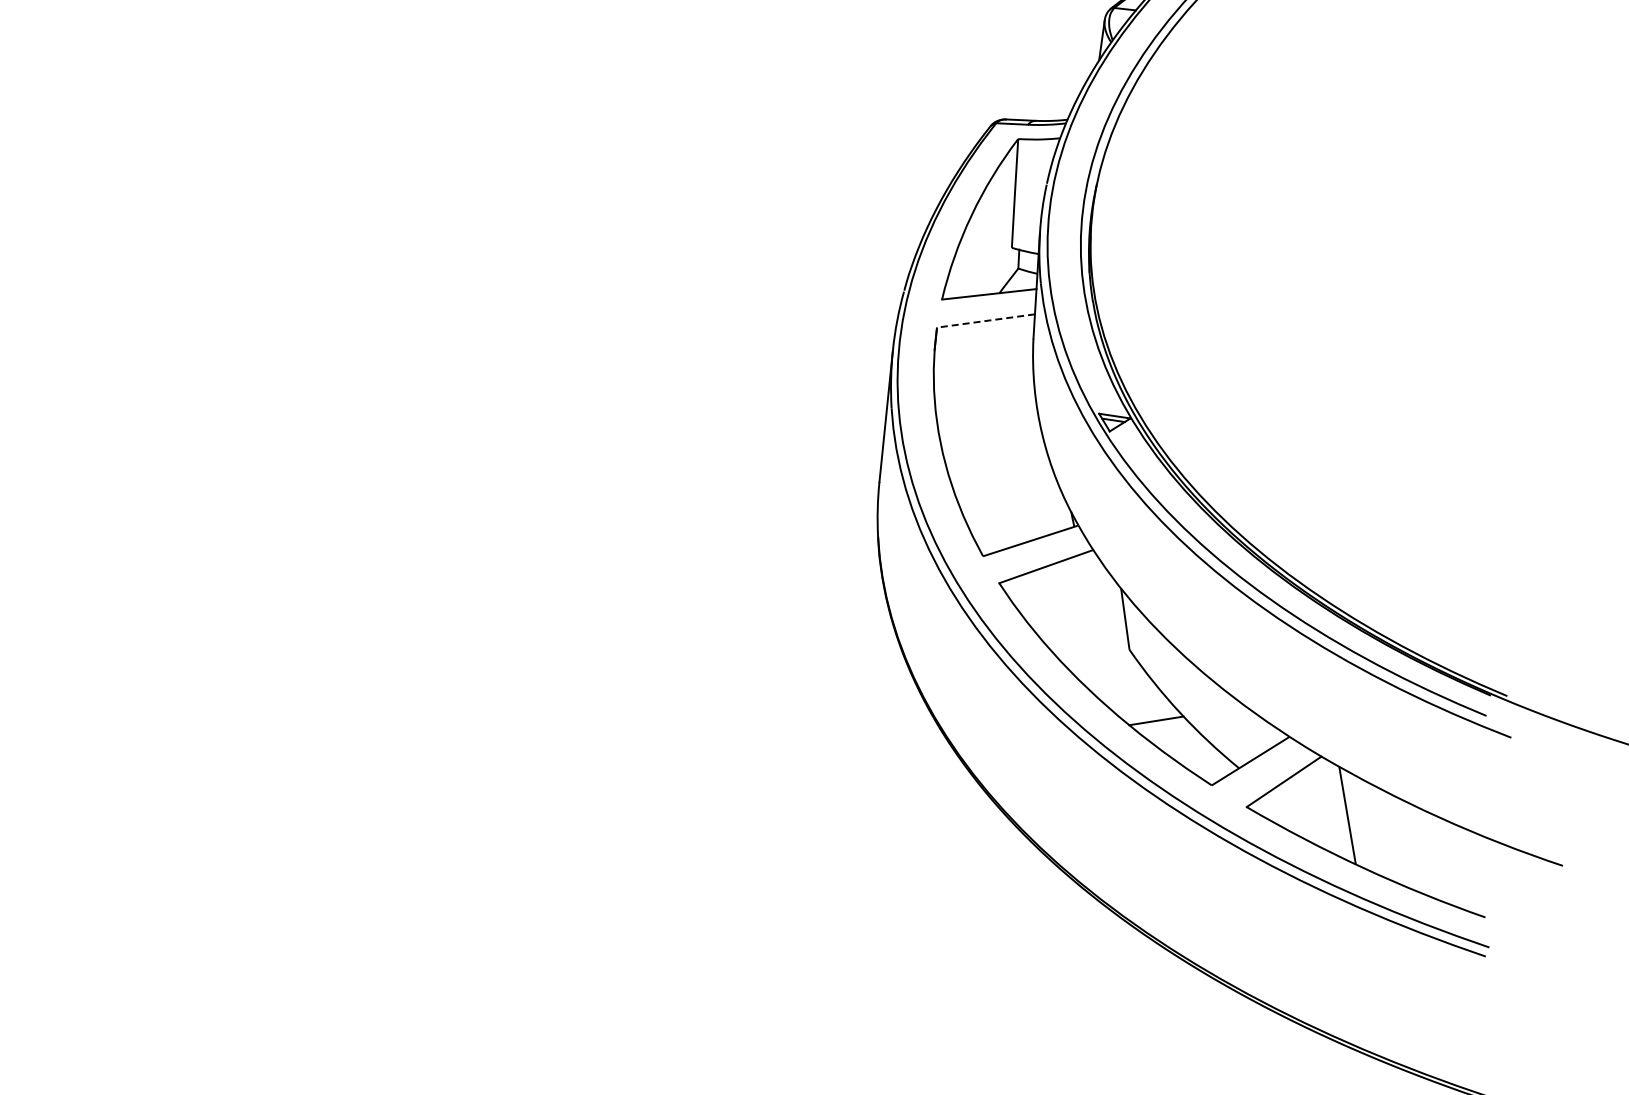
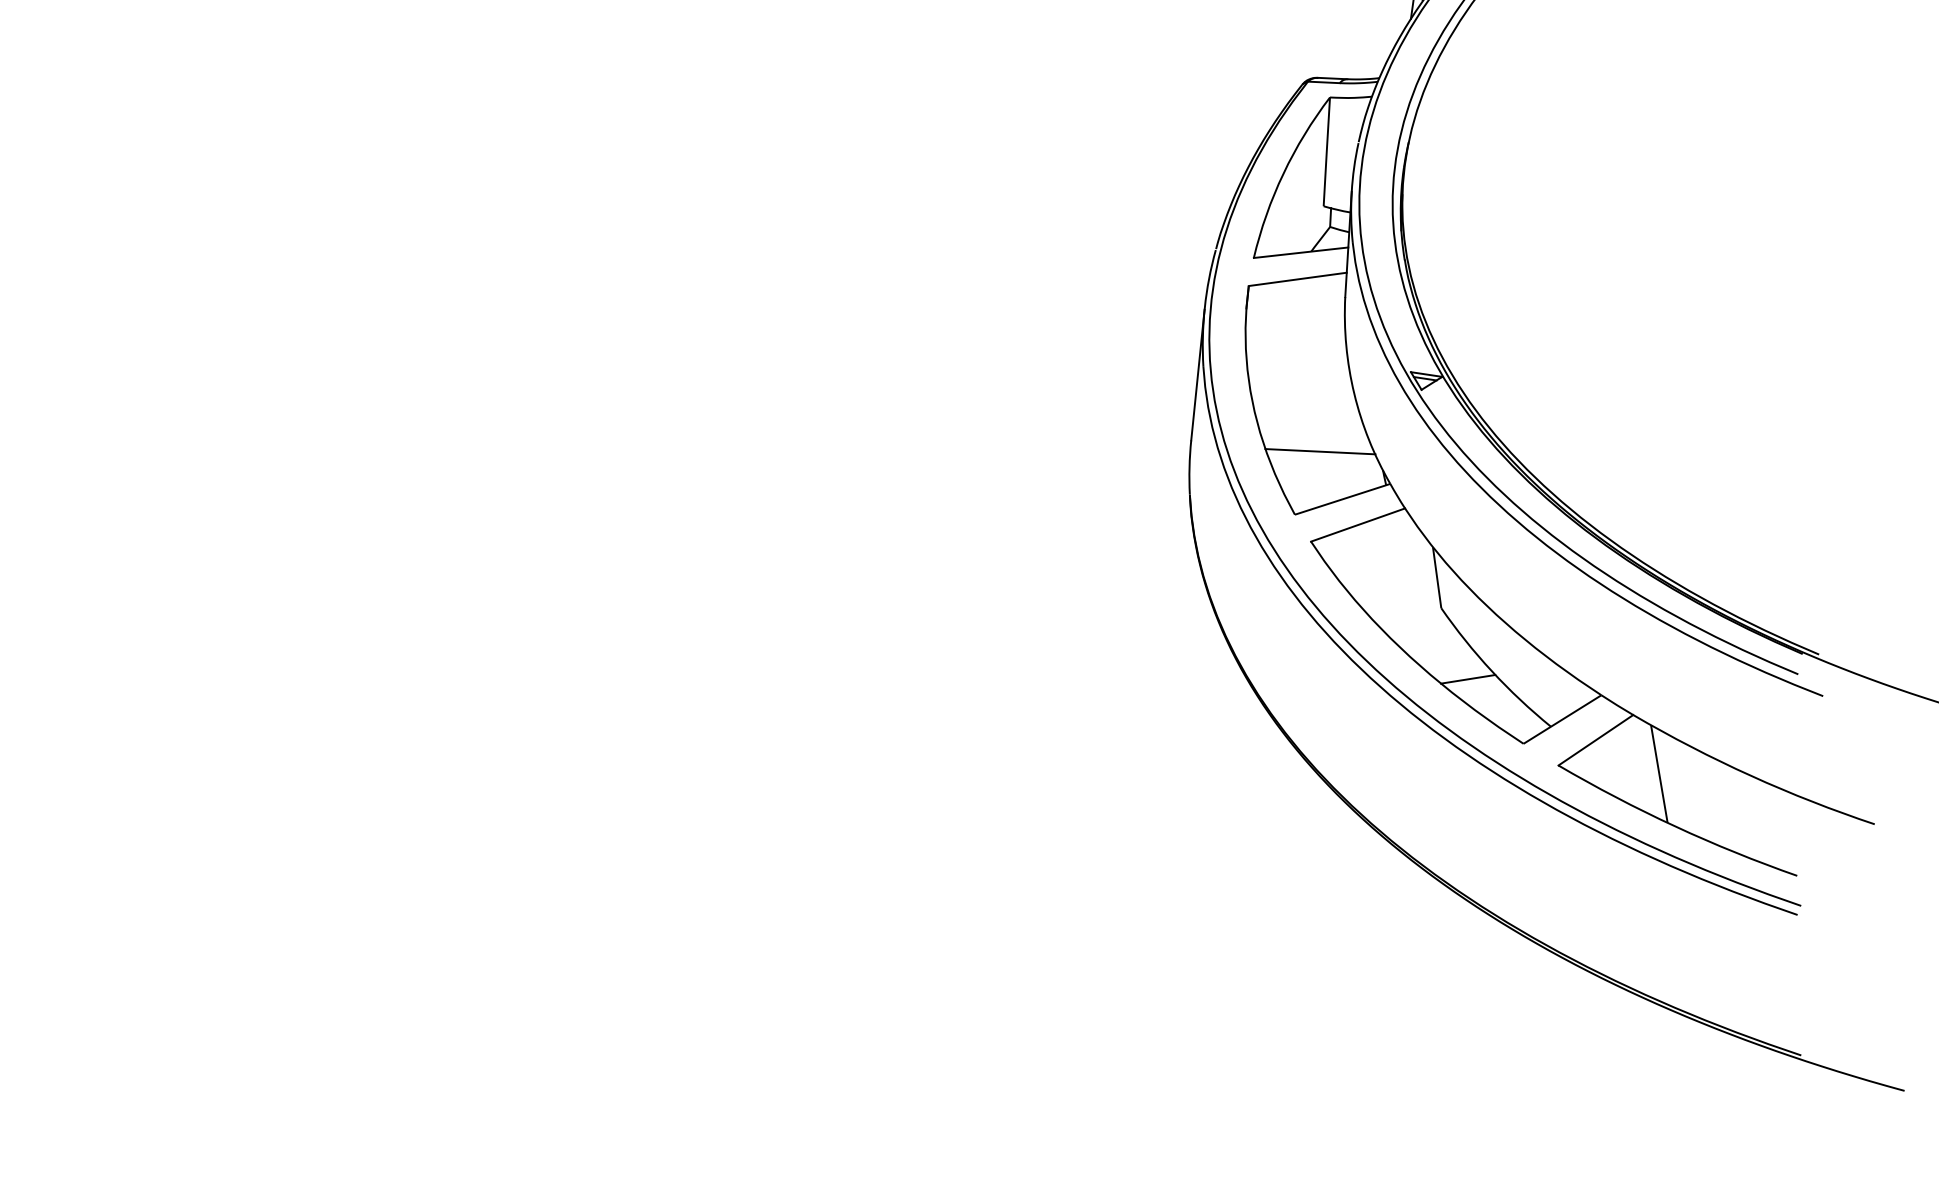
line: (985, 321) -> (1297, 279), dashed -> solid
line: (1008, 493) -> (1320, 451), added

